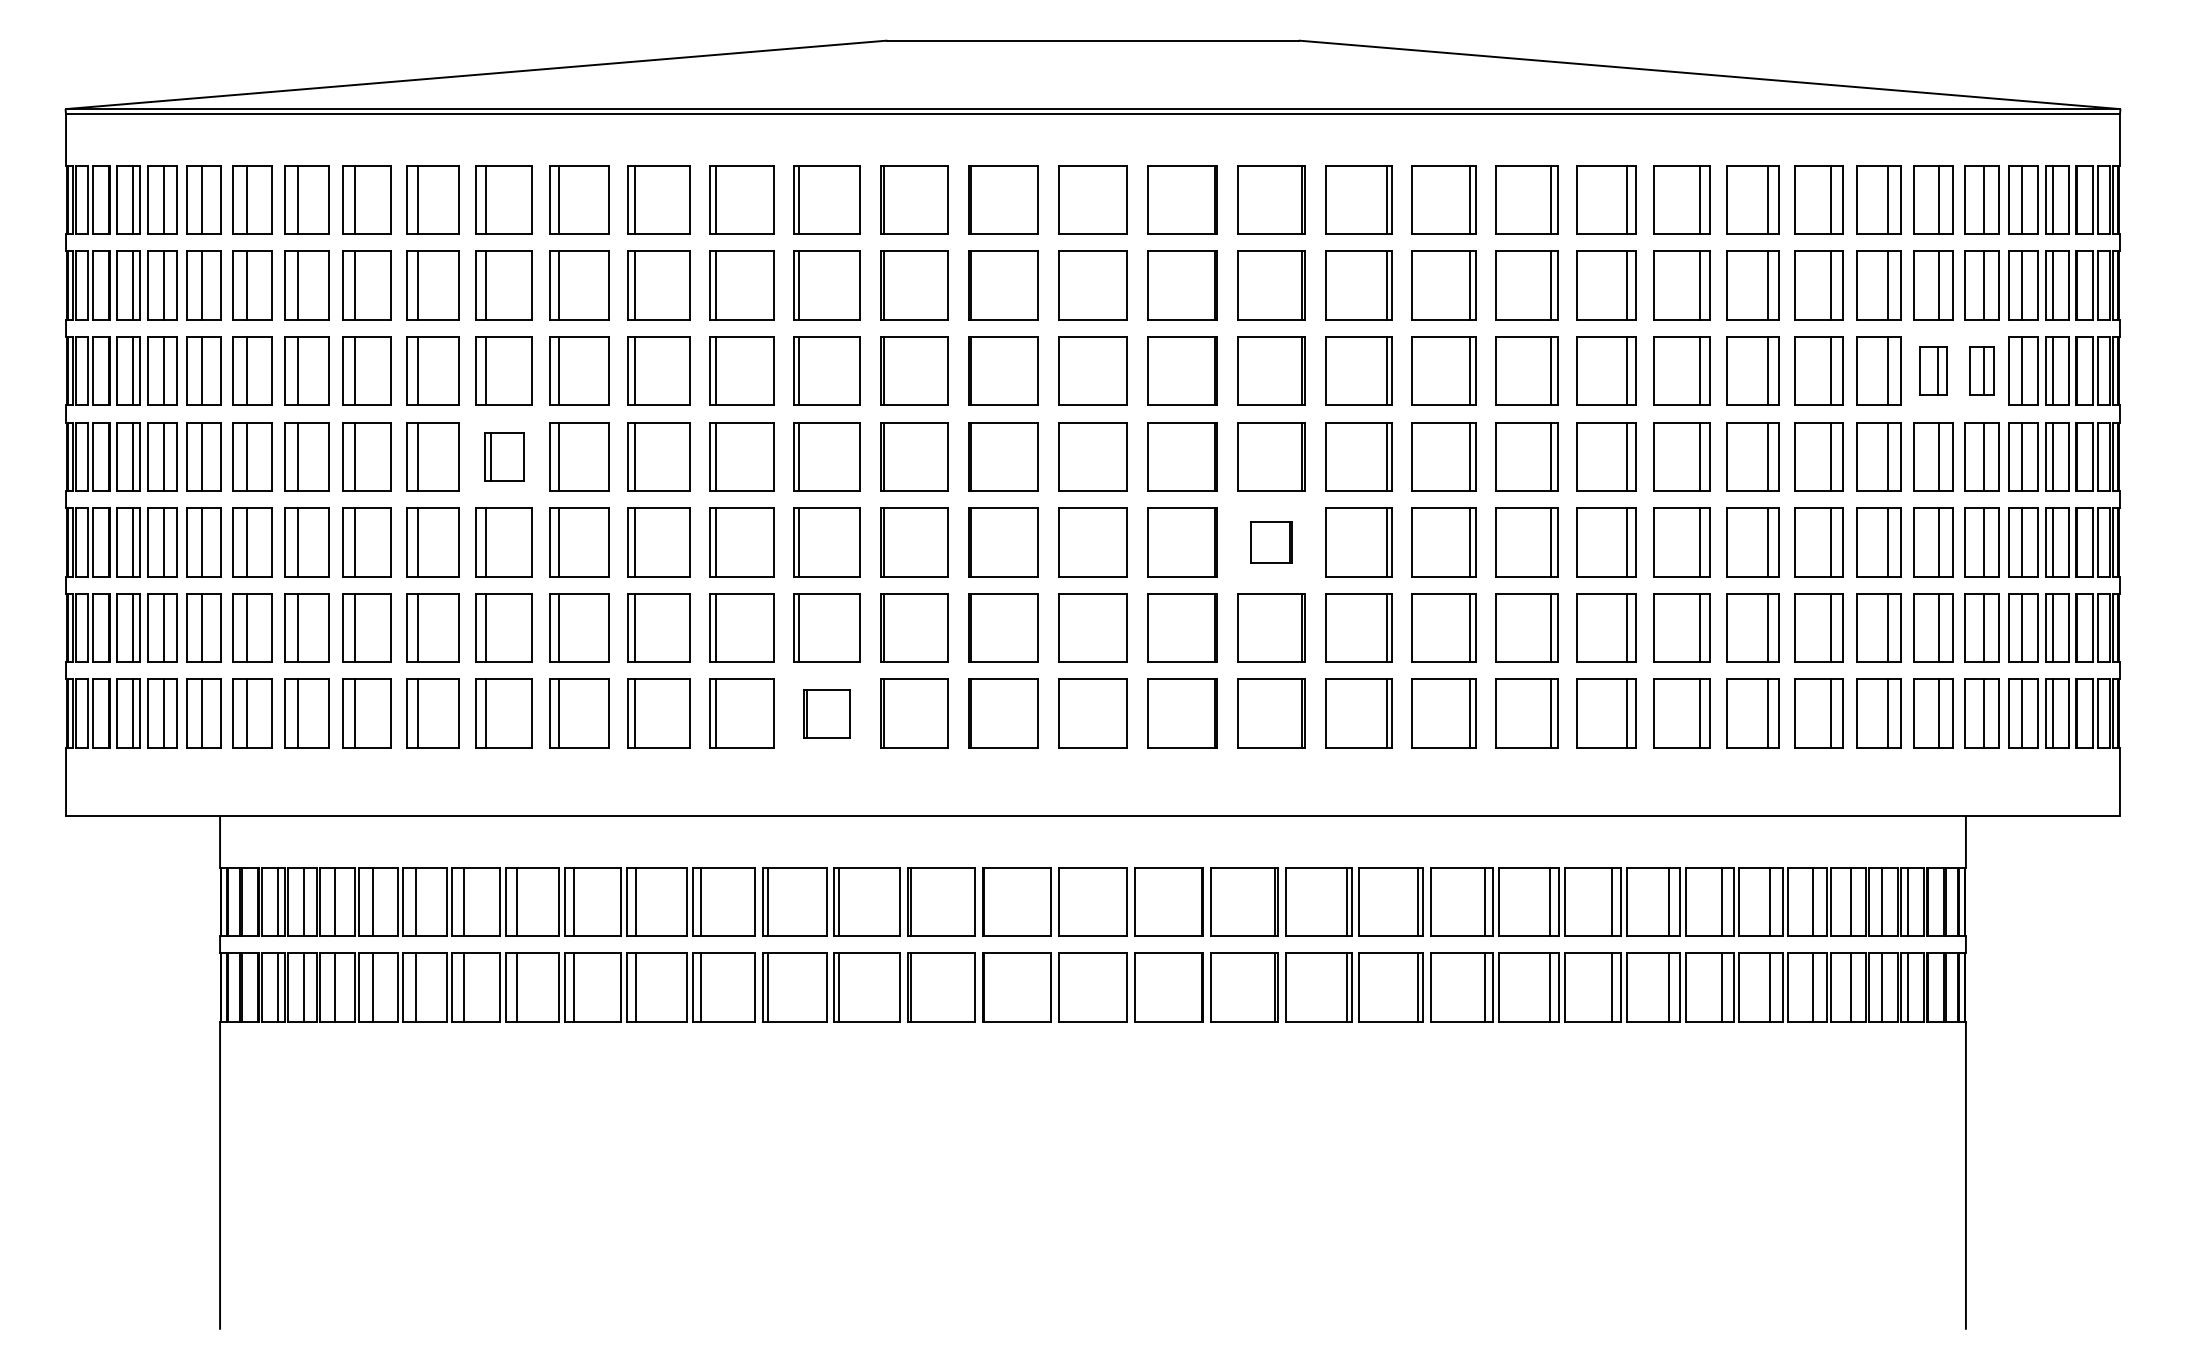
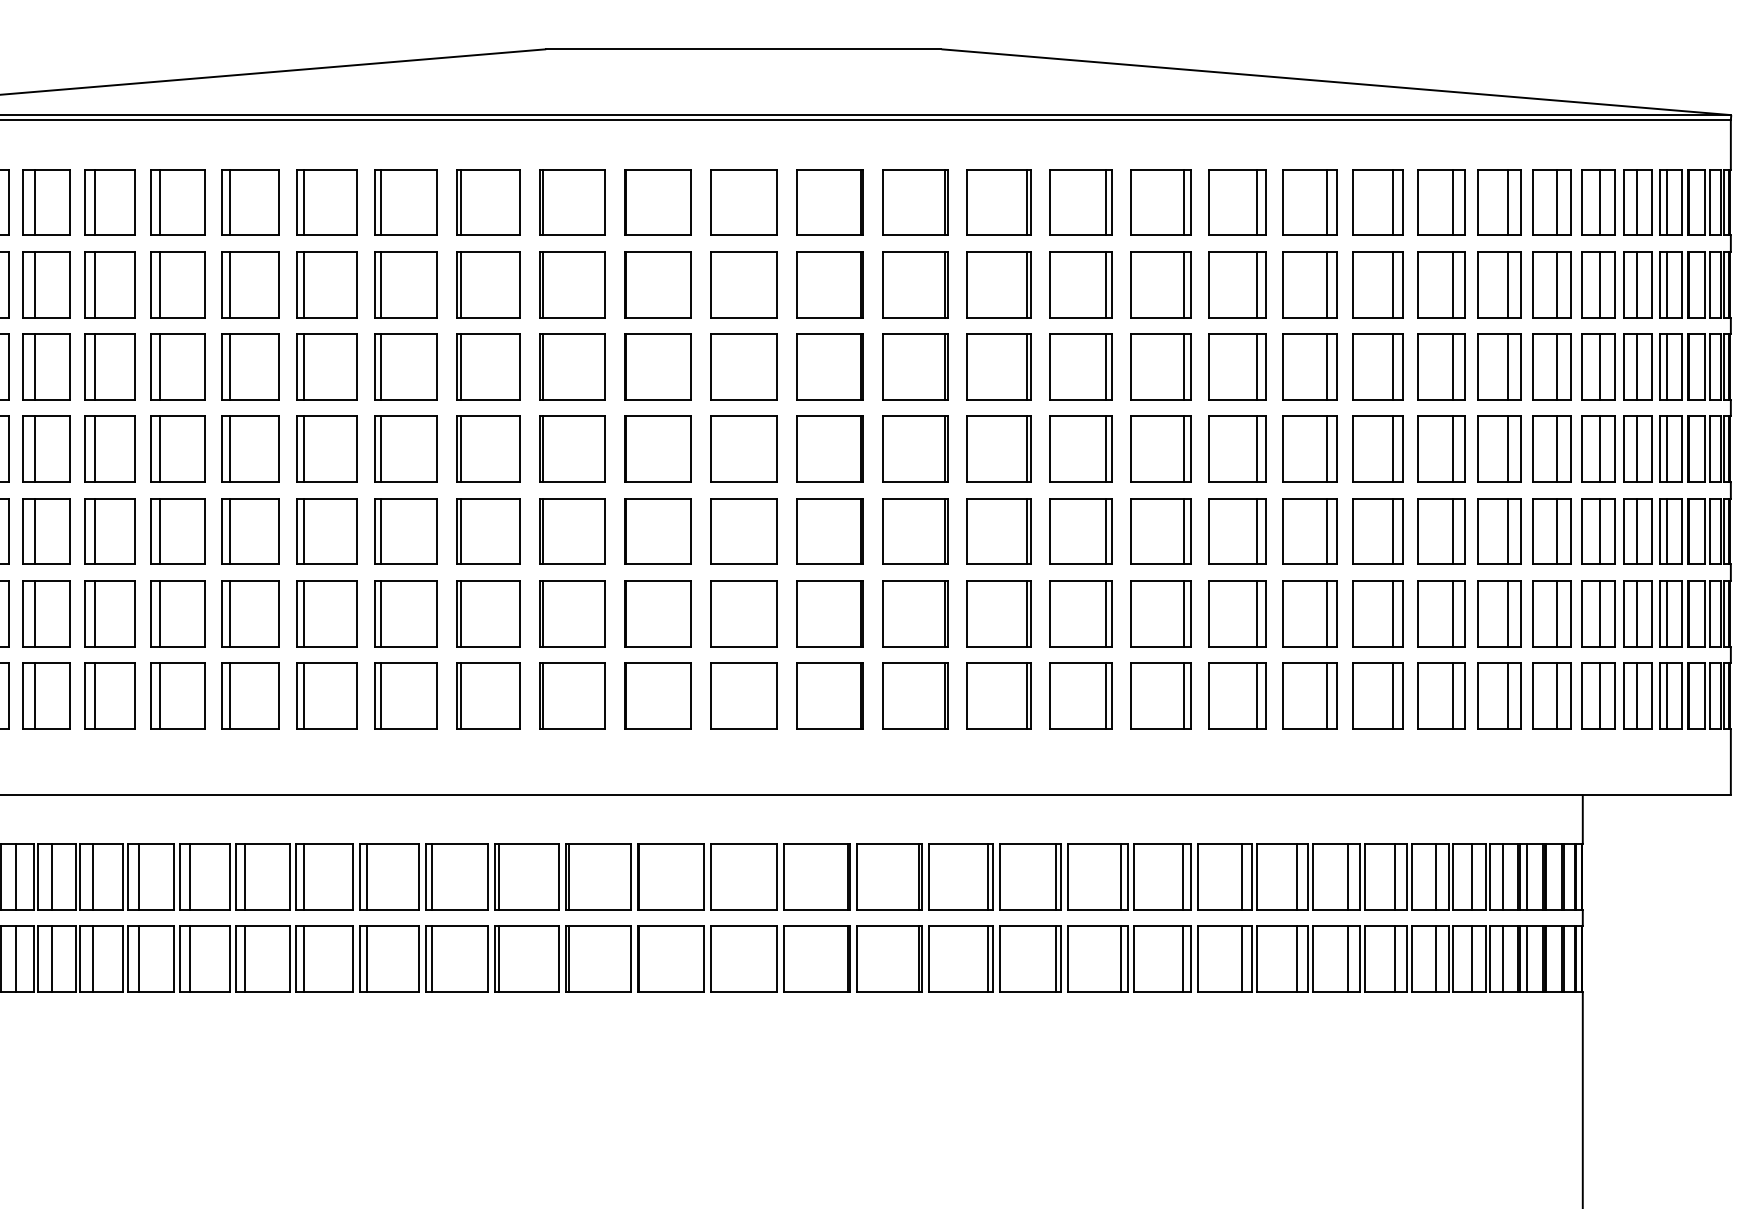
part: (1933, 370) -> (1551, 366), size x1.43
part: (1981, 370) -> (1597, 366), size x1.43
part: (503, 456) -> (177, 448), size x1.43
part: (1271, 542) -> (915, 531), size x1.67
part: (826, 713) -> (487, 695), size x1.43

